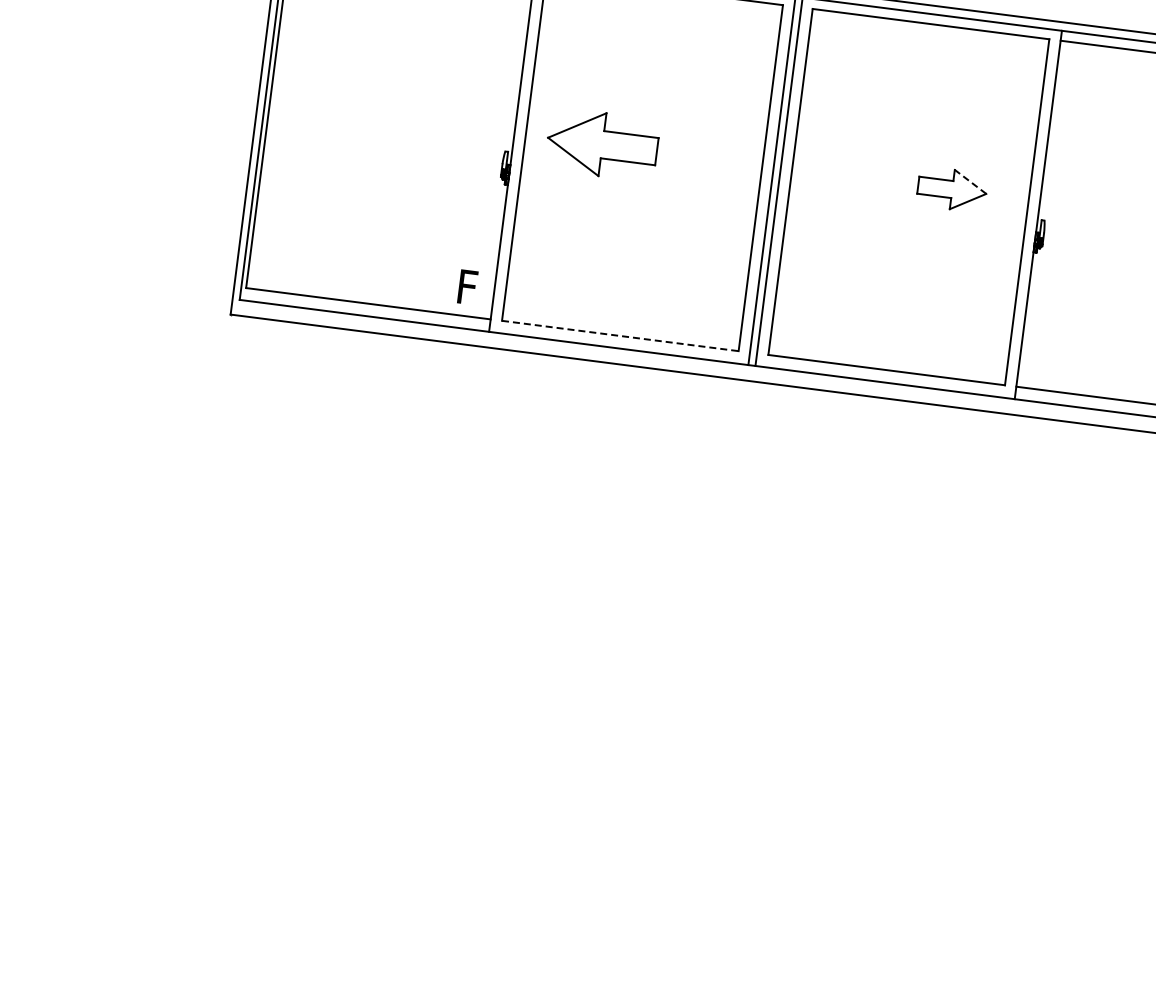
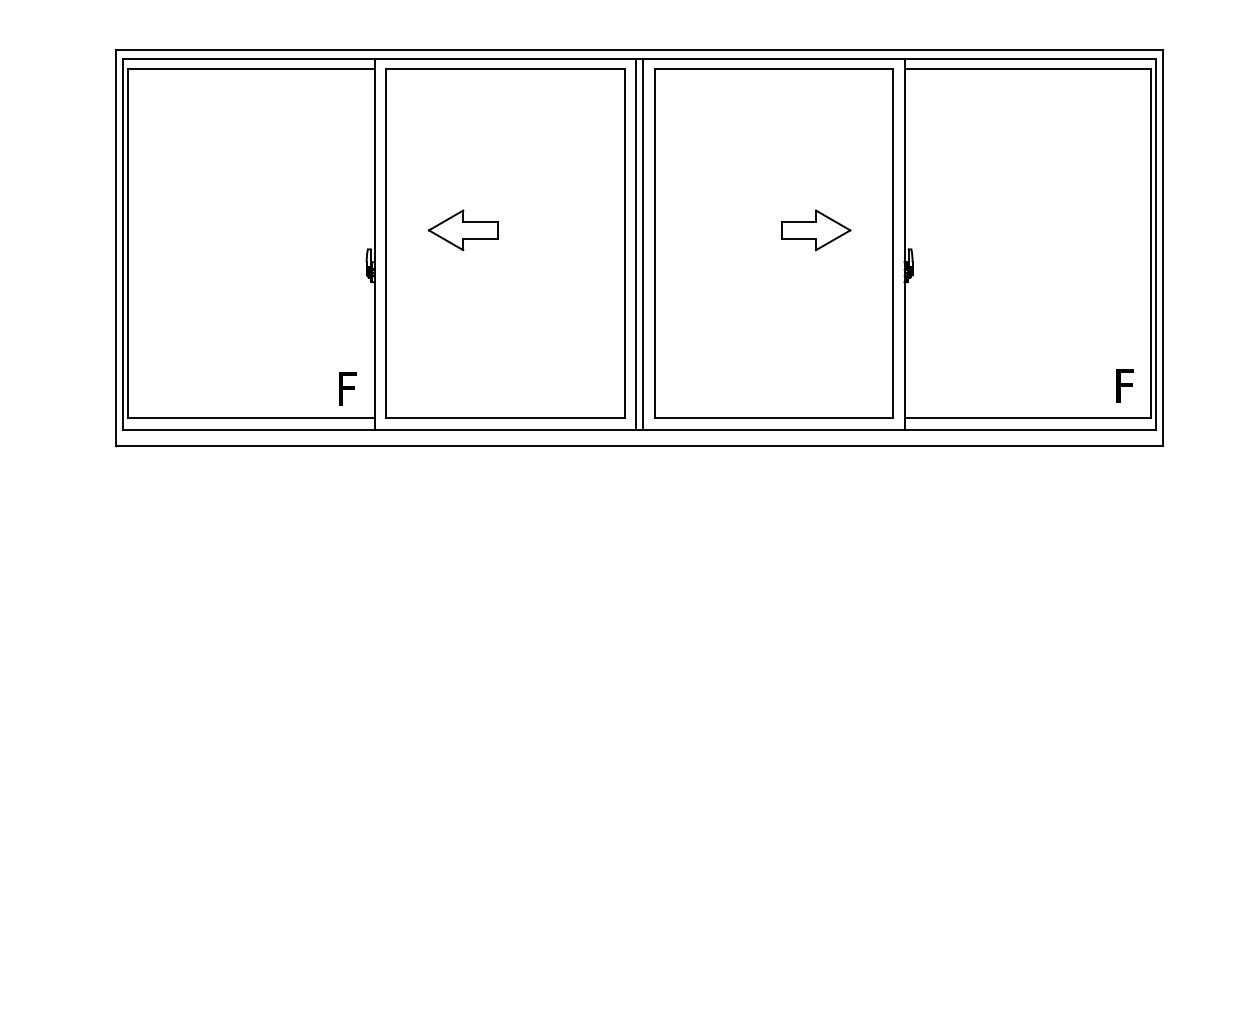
part: (601, 144) -> (462, 230), size x0.62
line: (970, 181) -> (833, 220), dashed -> solid
line: (620, 335) -> (505, 417), dashed -> solid

